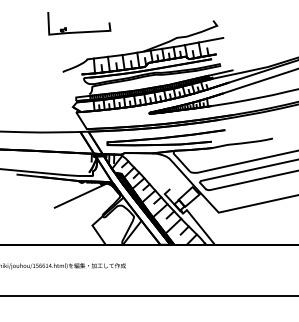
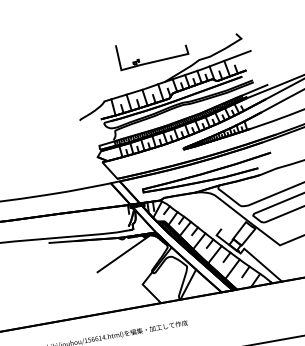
part: (79, 31) -> (154, 60), moved

